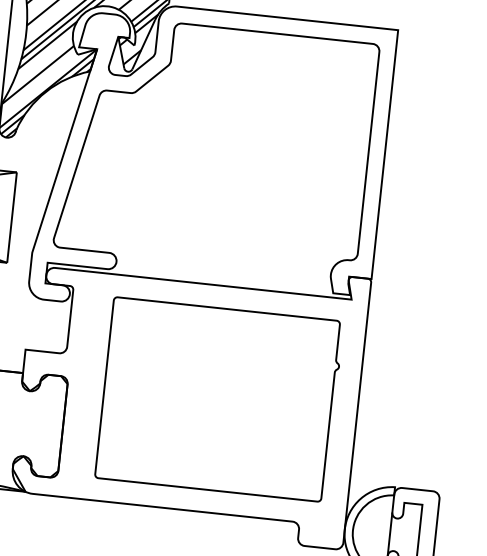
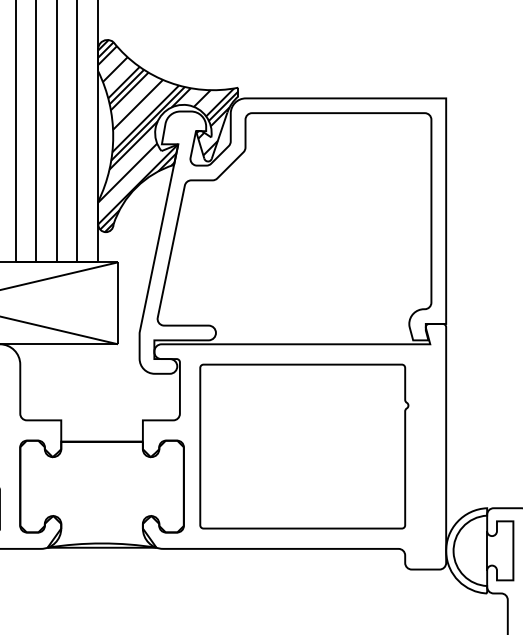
part: (219, 399) -> (304, 446), moved

